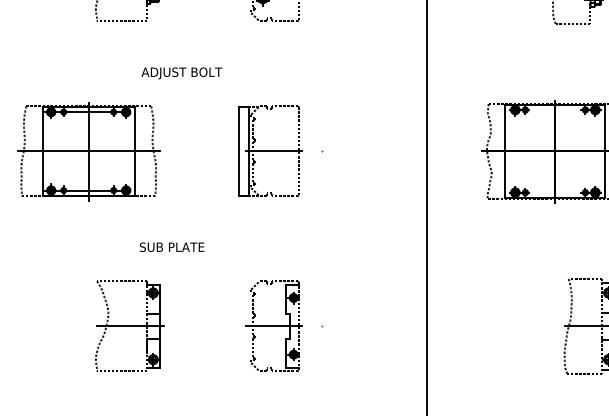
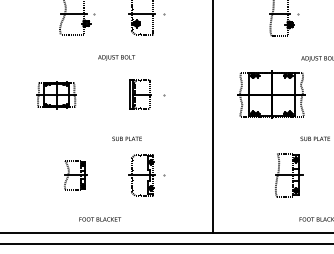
text: (181, 72) -> (116, 57), moved
part: (270, 150) -> (140, 94), size x0.7
part: (88, 152) -> (56, 95), size x0.6
text: (170, 246) -> (126, 138), moved
part: (129, 326) -> (75, 175), size x0.7

